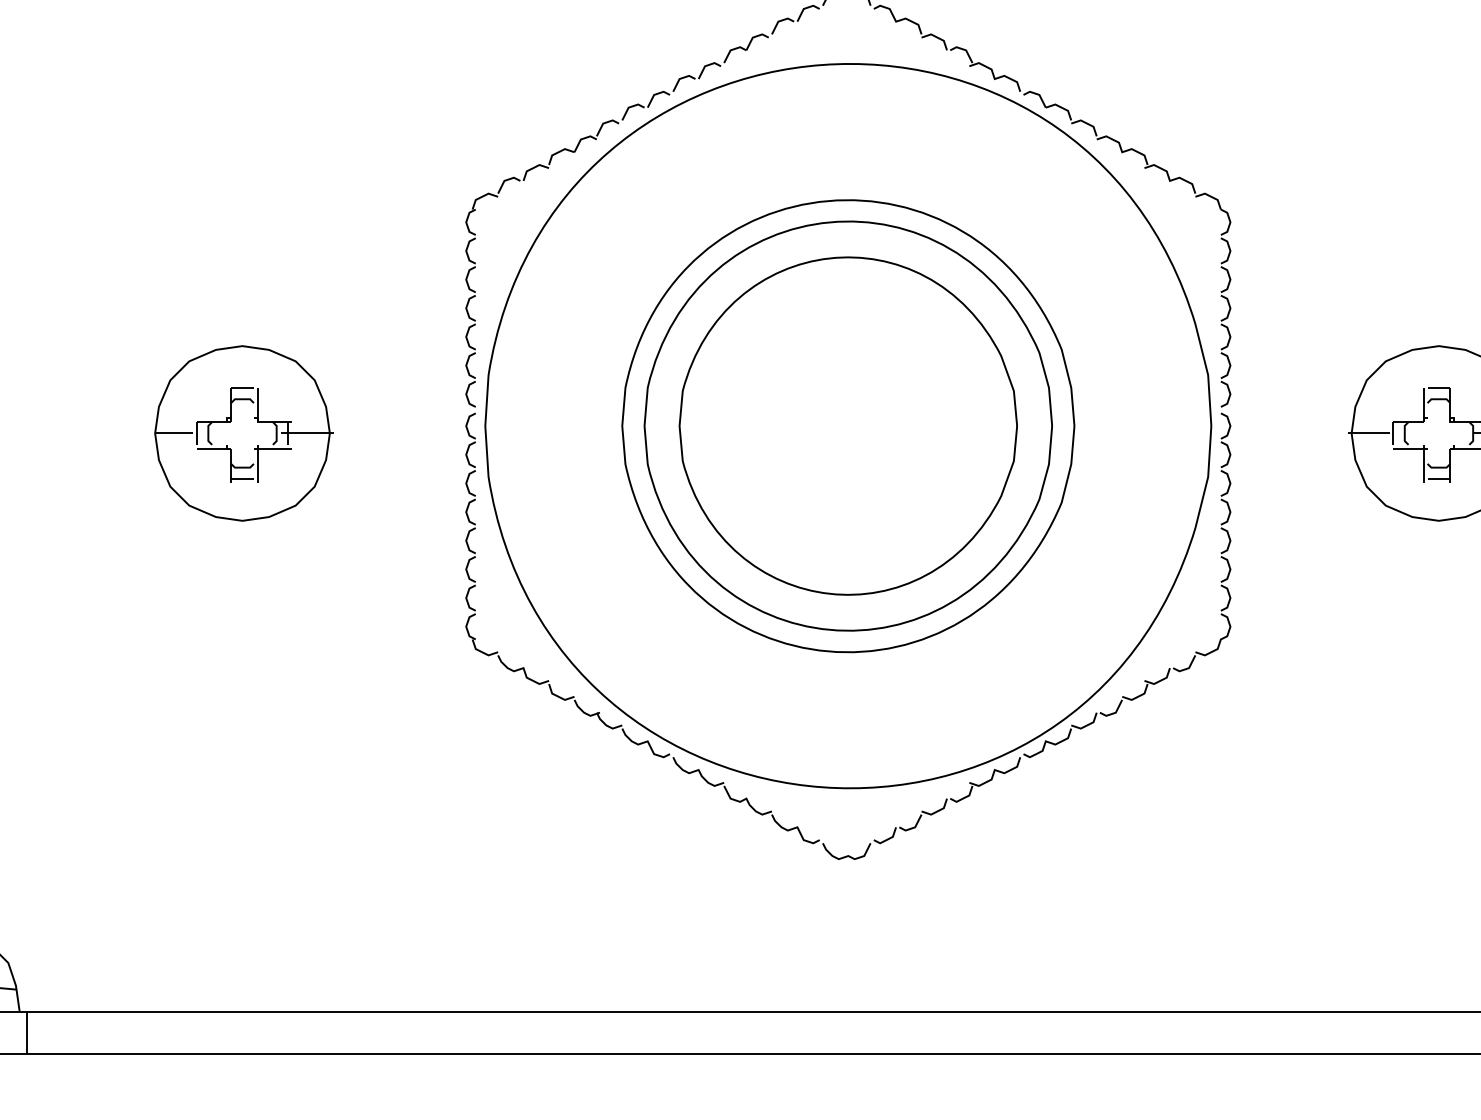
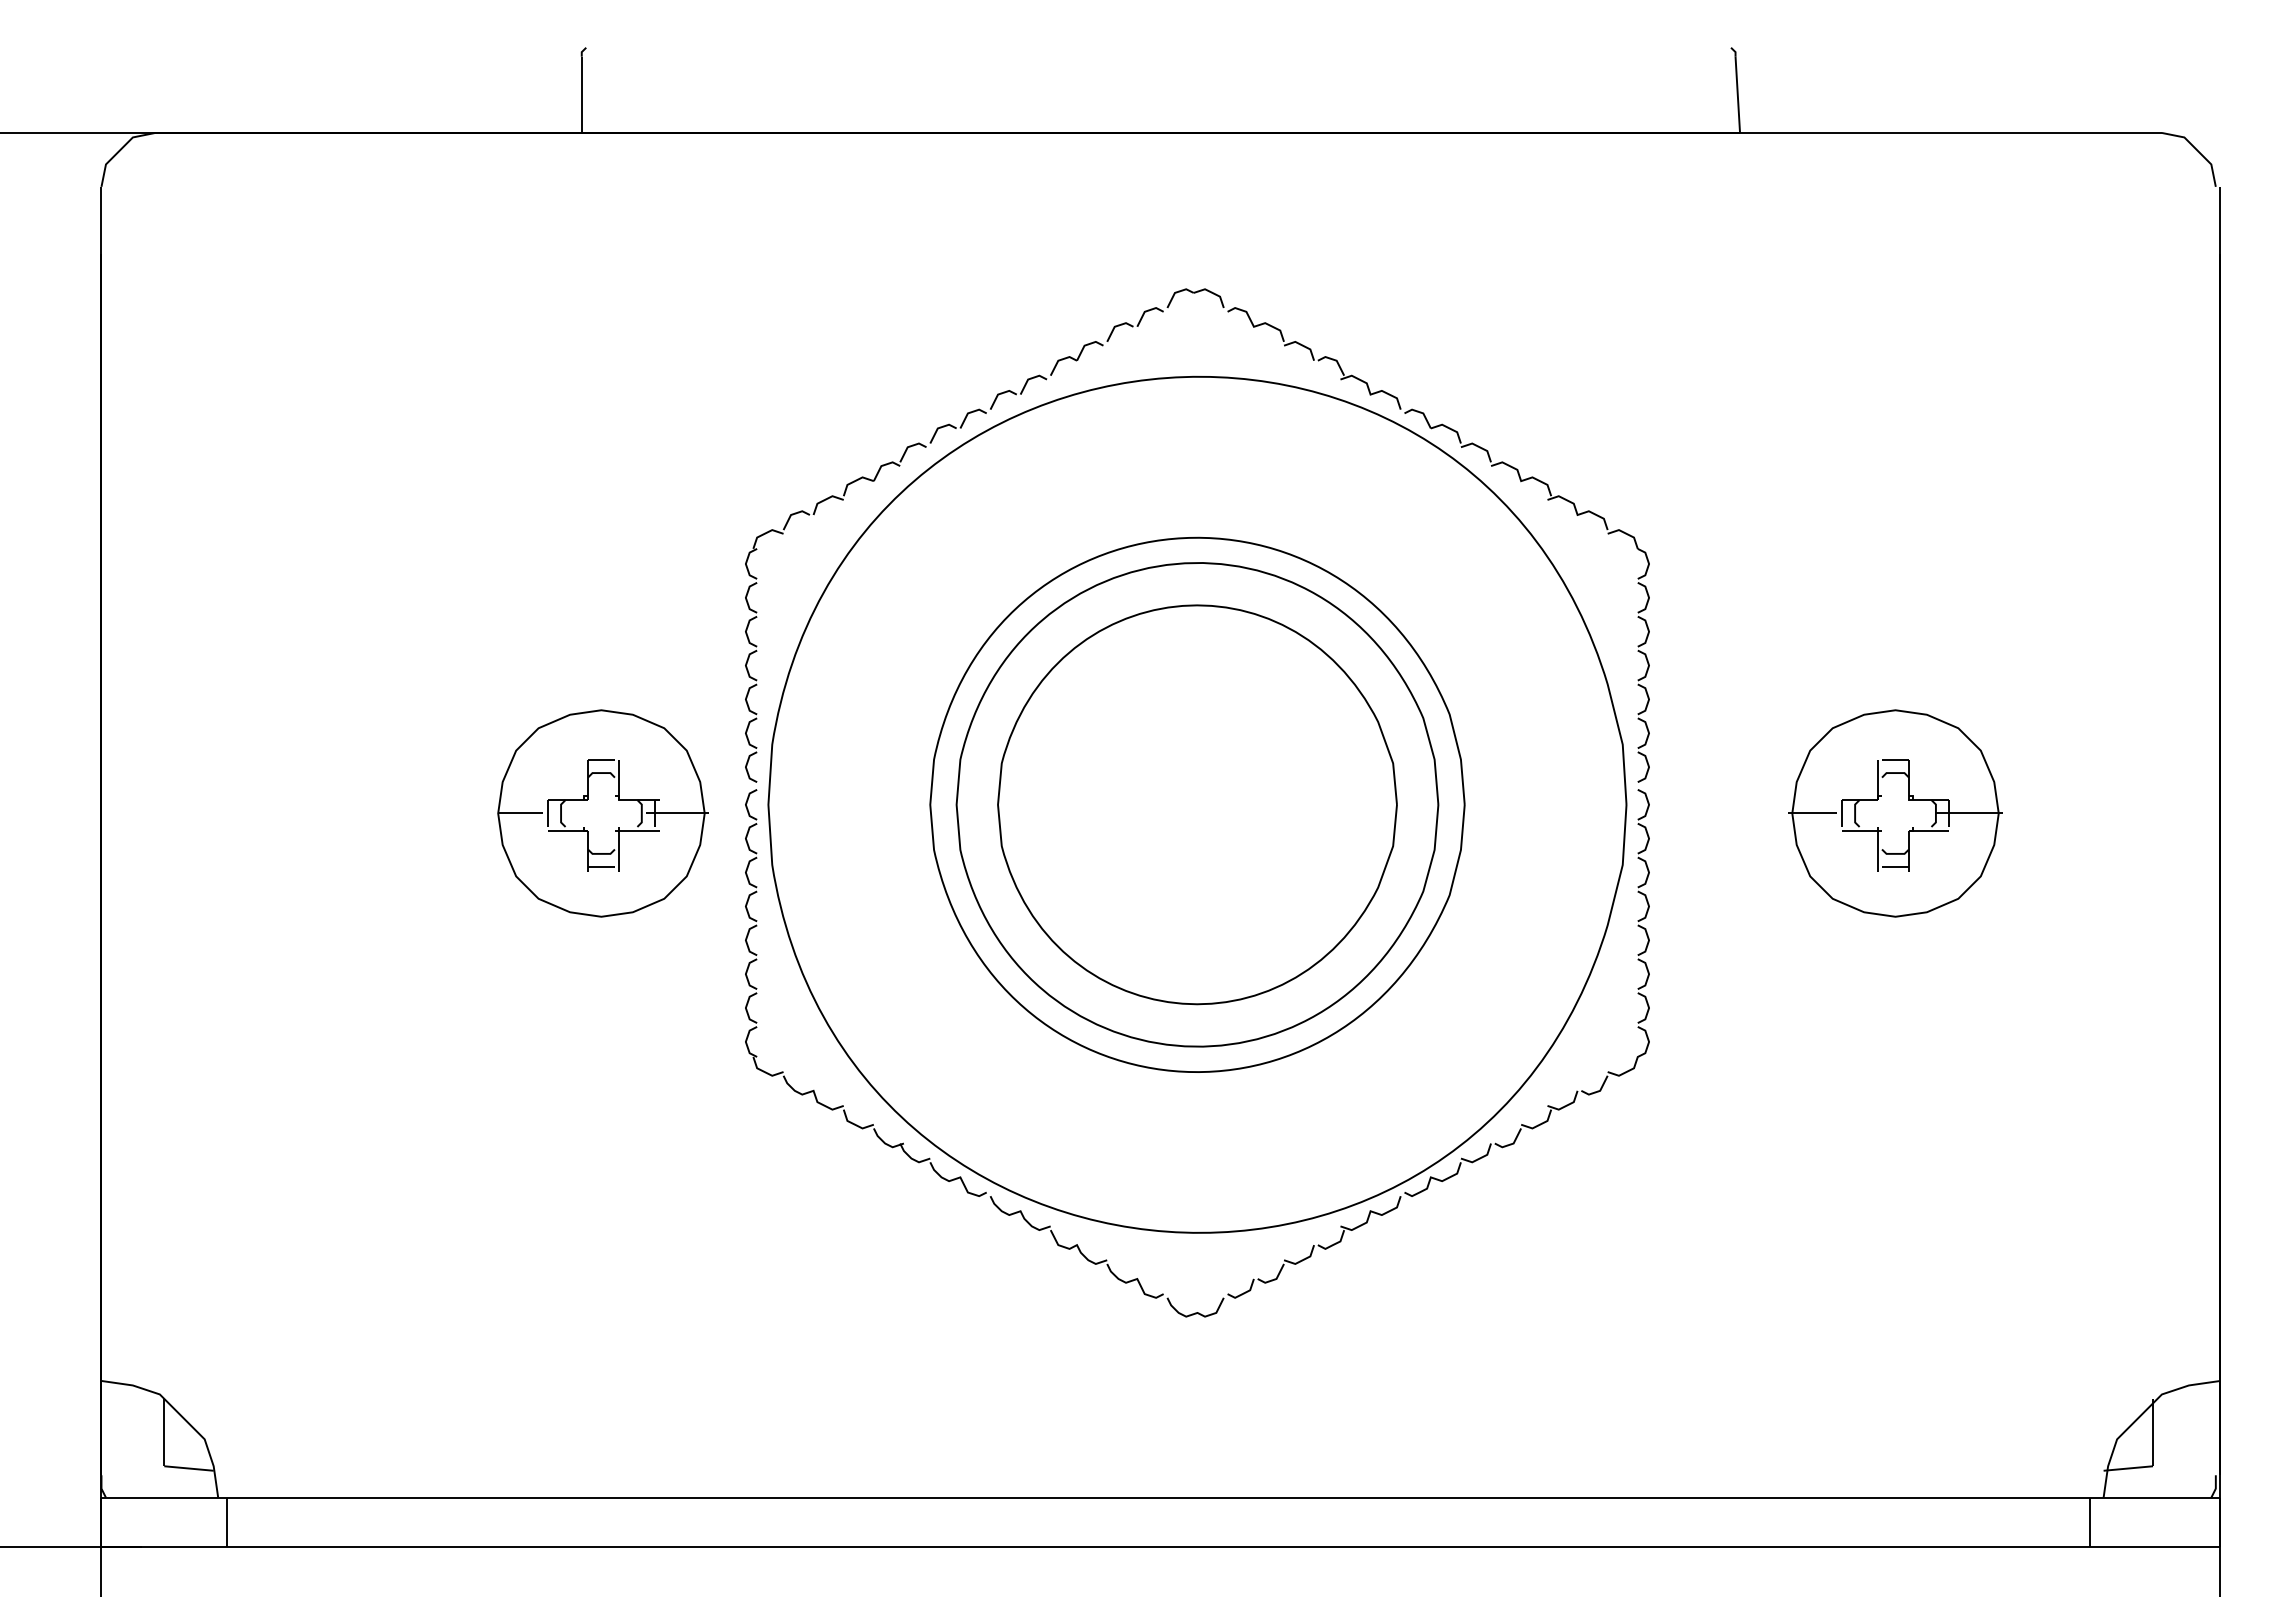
part: (243, 433) -> (602, 813), moved

